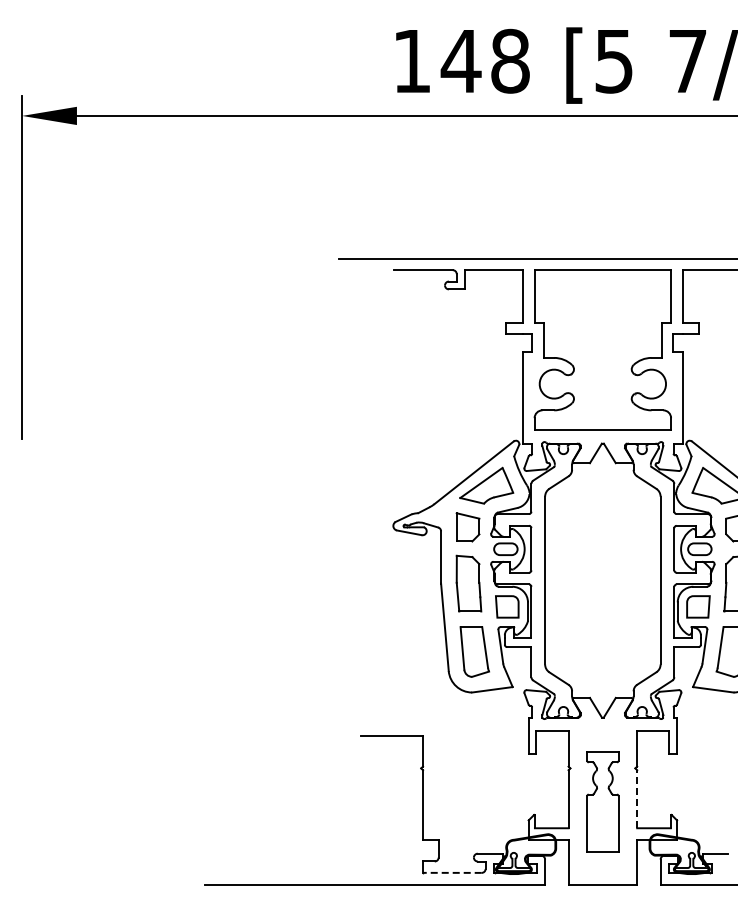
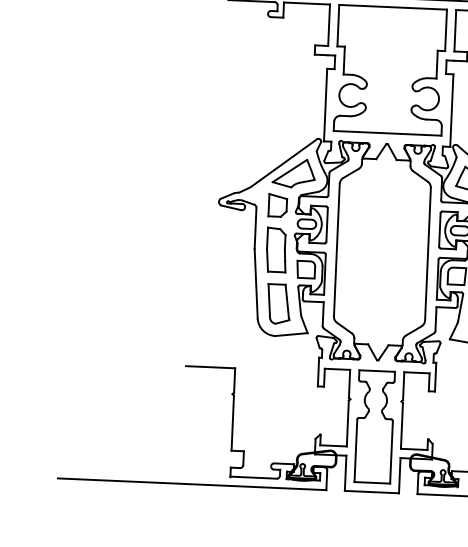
line: (637, 798) -> (402, 425), dashed -> solid
part: (602, 801) -> (374, 426), size x1.43
line: (451, 872) -> (252, 477), dashed -> solid

